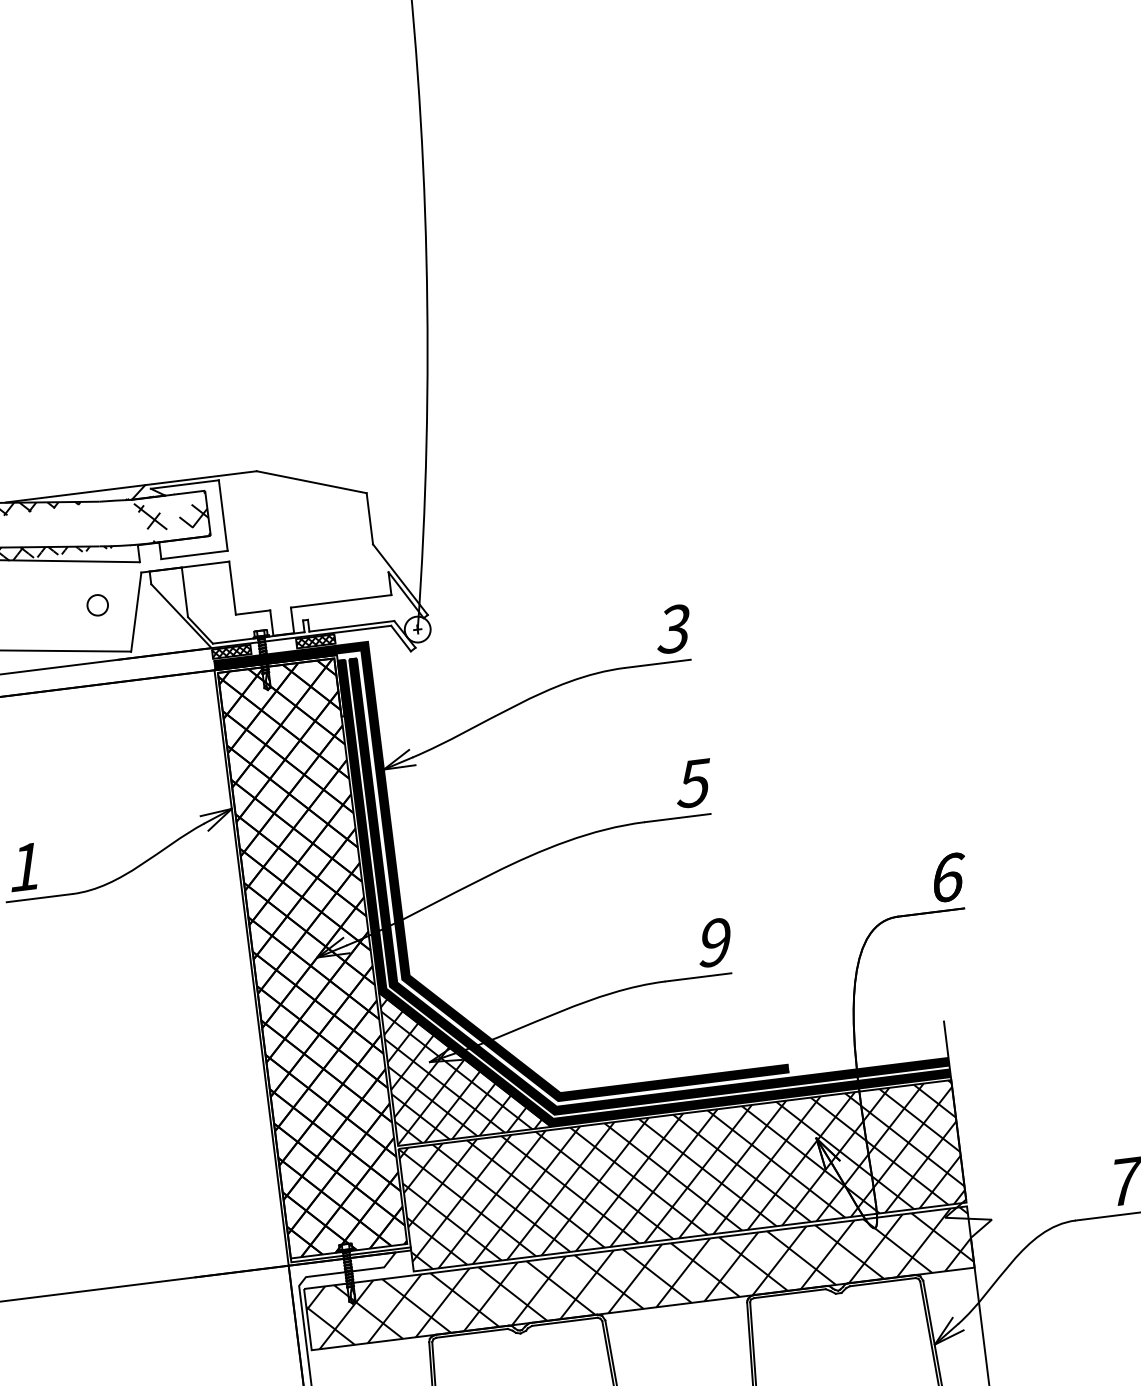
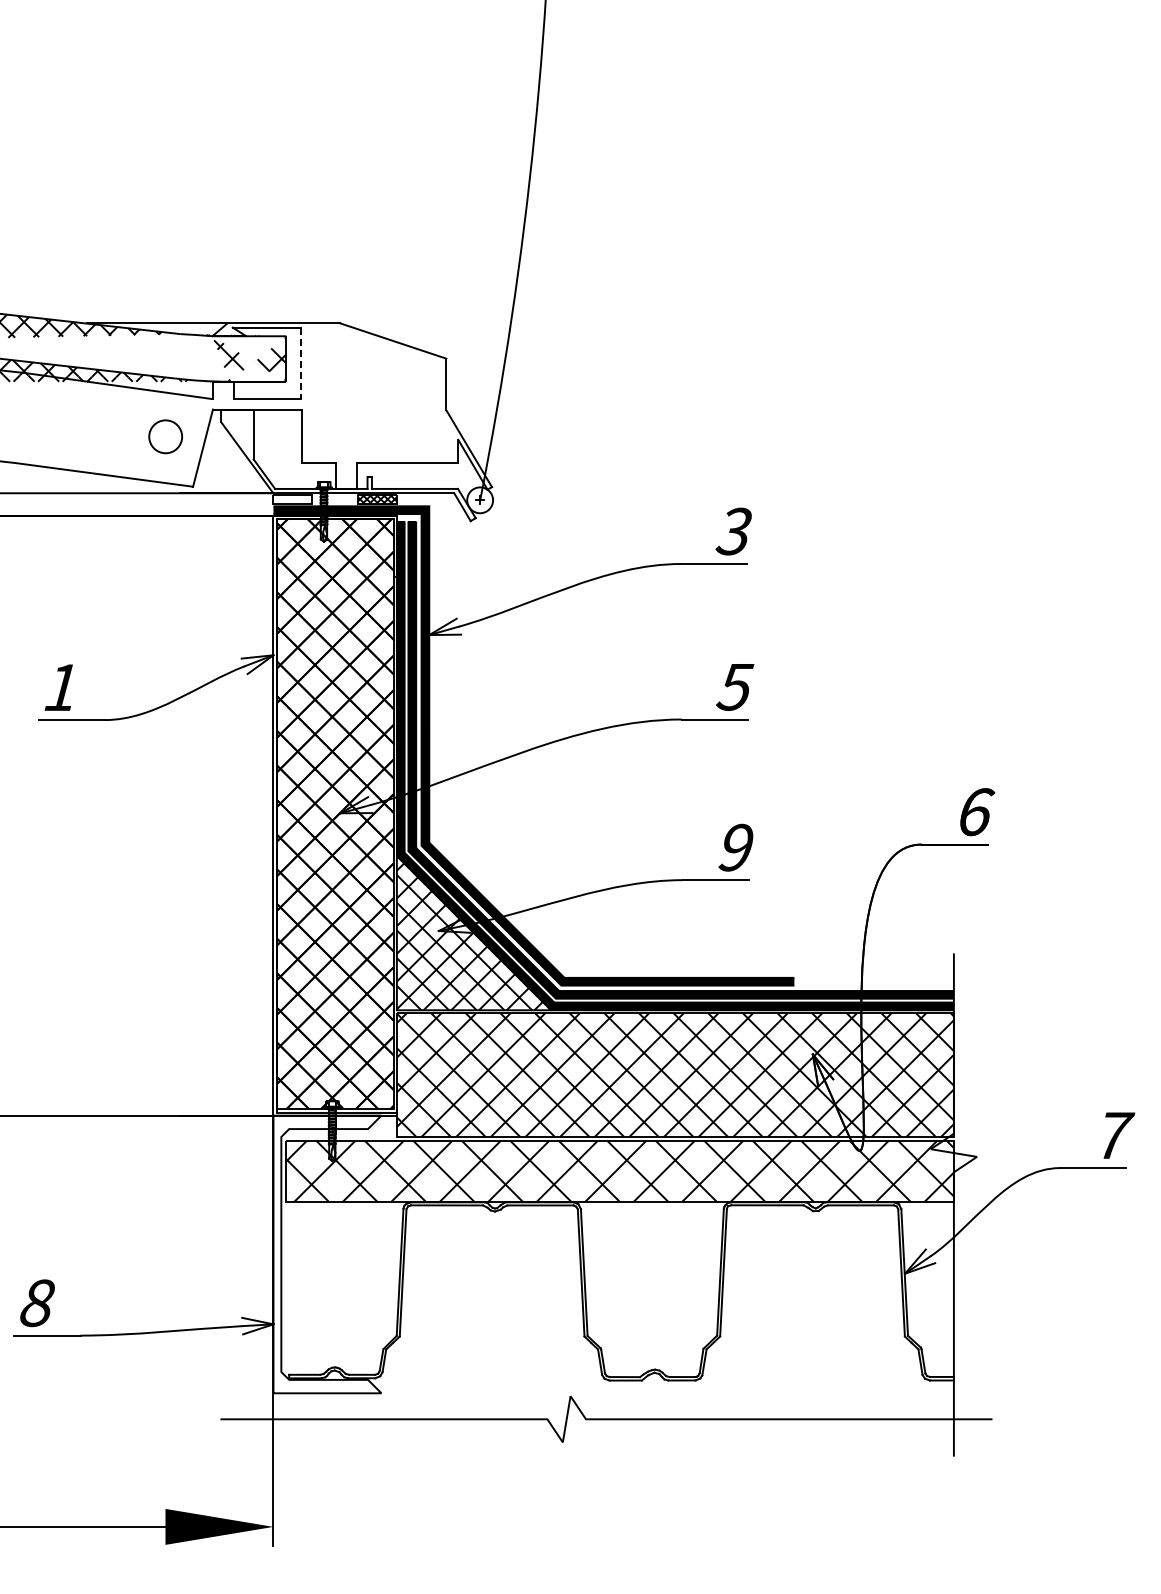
line: (223, 515) -> (301, 363), solid -> dashed
part: (97, 605) -> (165, 436), size x1.6
hatch: (231, 651) -> (292, 499), removed

